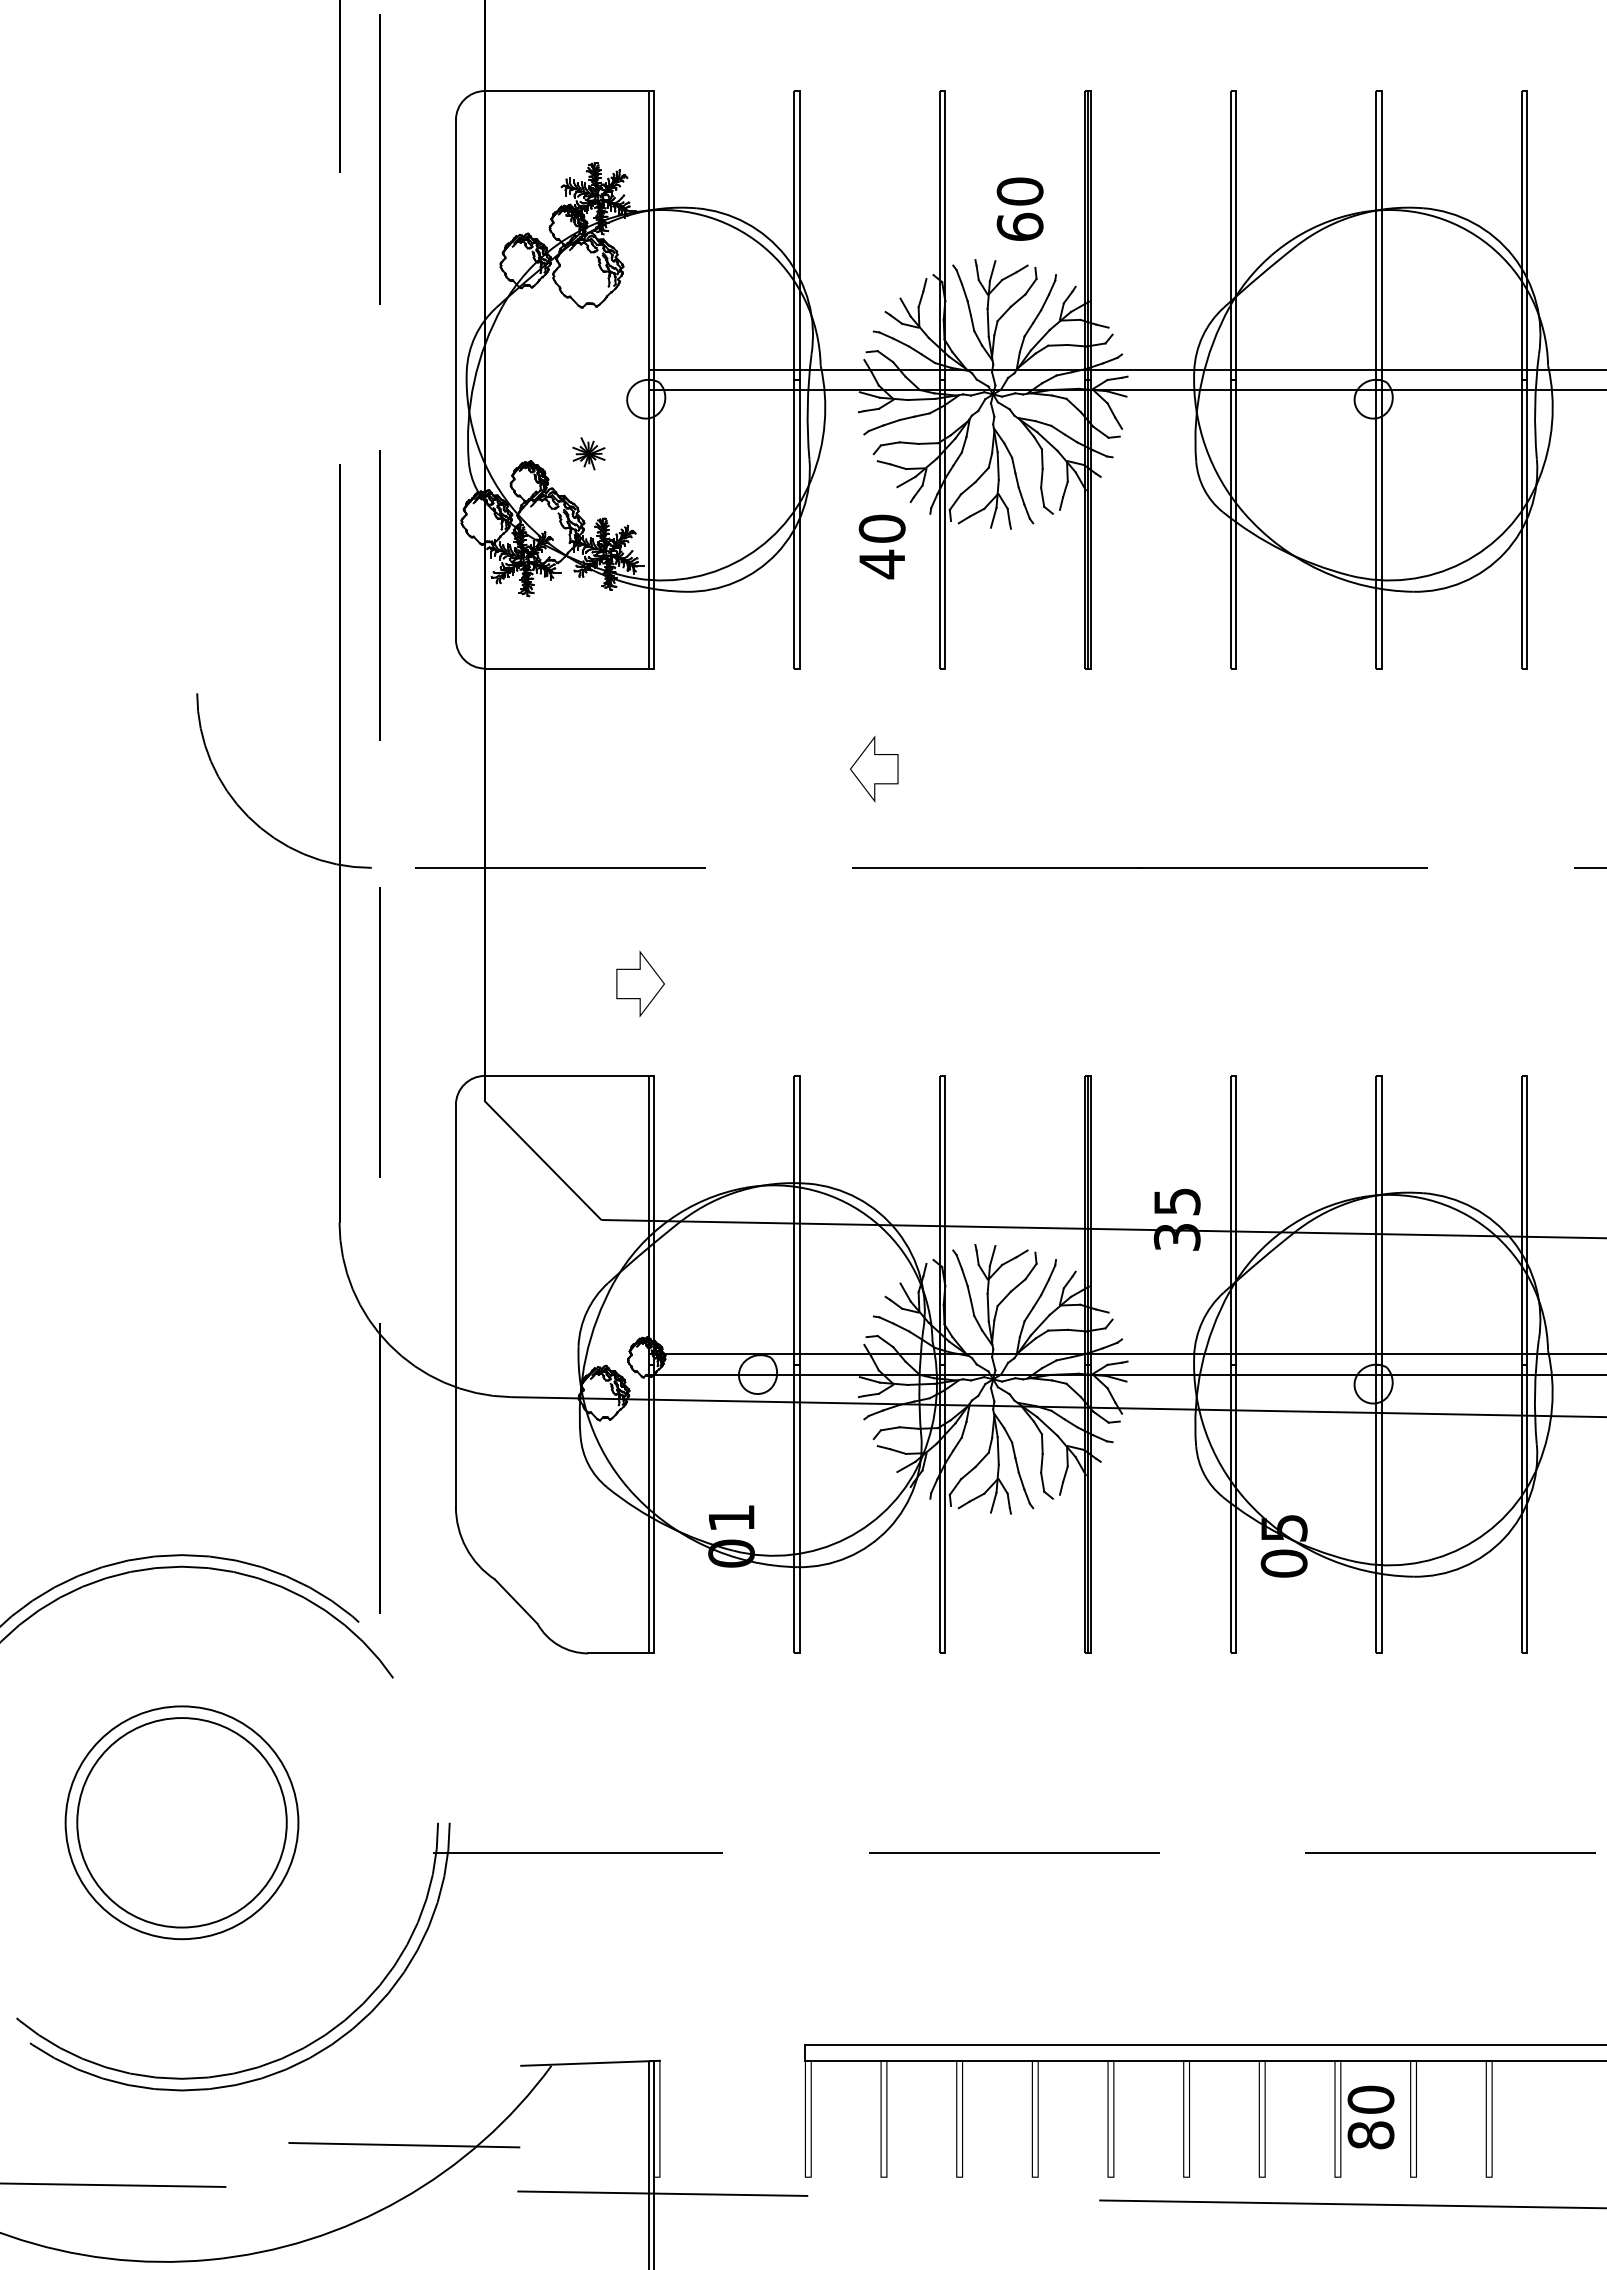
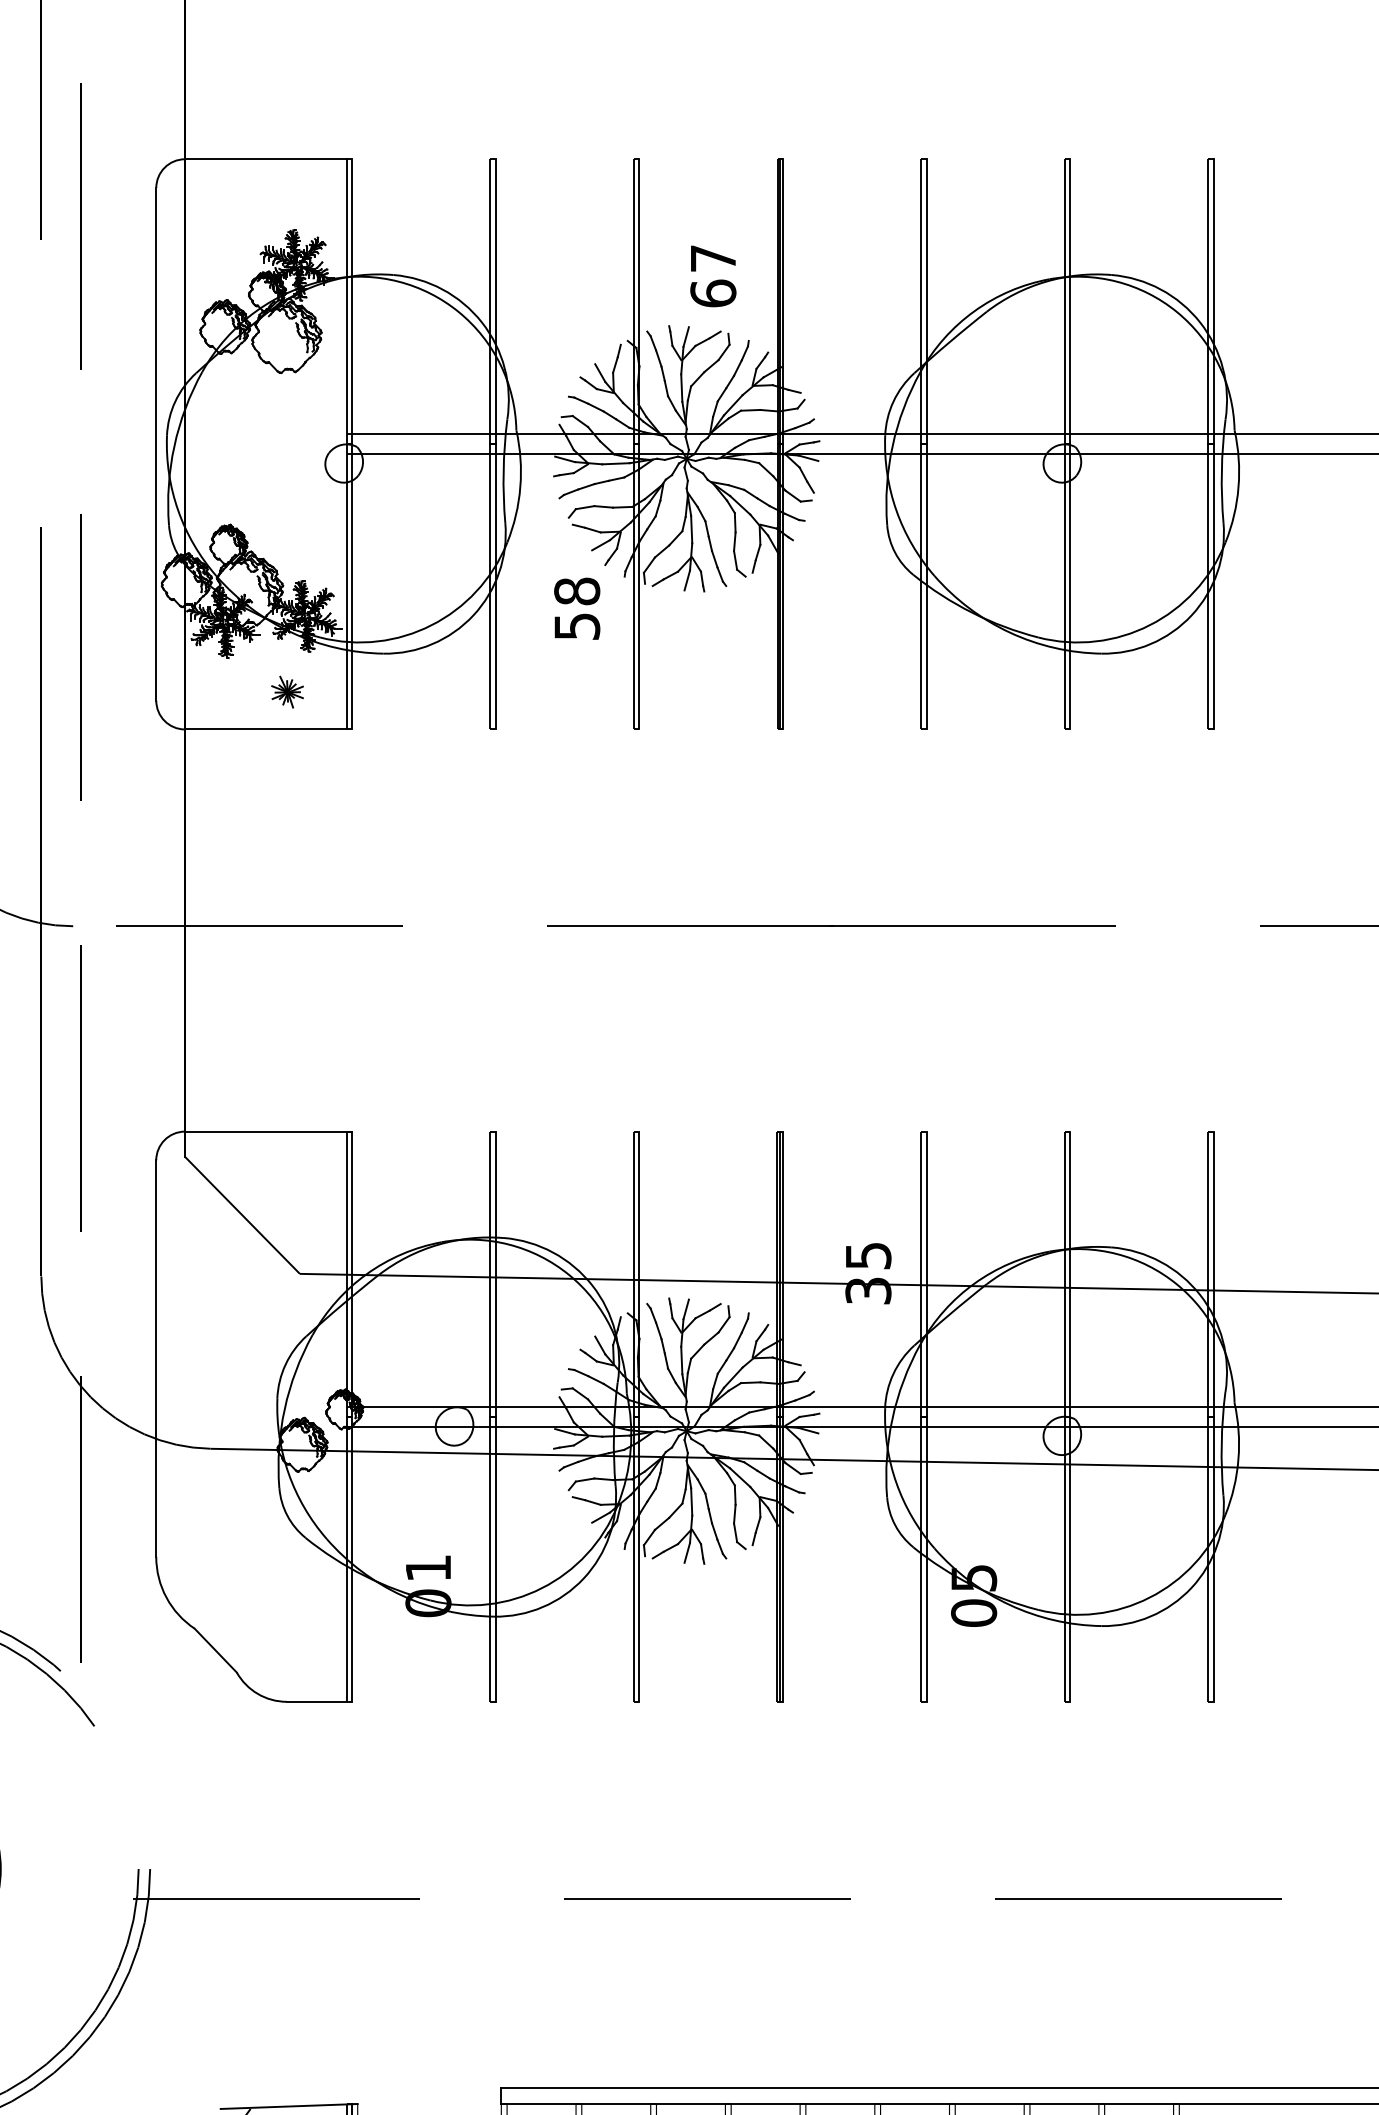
text: (1019, 191) -> (712, 258), 60 -> 67
part: (588, 453) -> (287, 691), moved
text: (882, 546) -> (577, 608), 40 -> 58
part: (874, 769) -> (569, 829), removed
part: (640, 983) -> (338, 1040), removed

